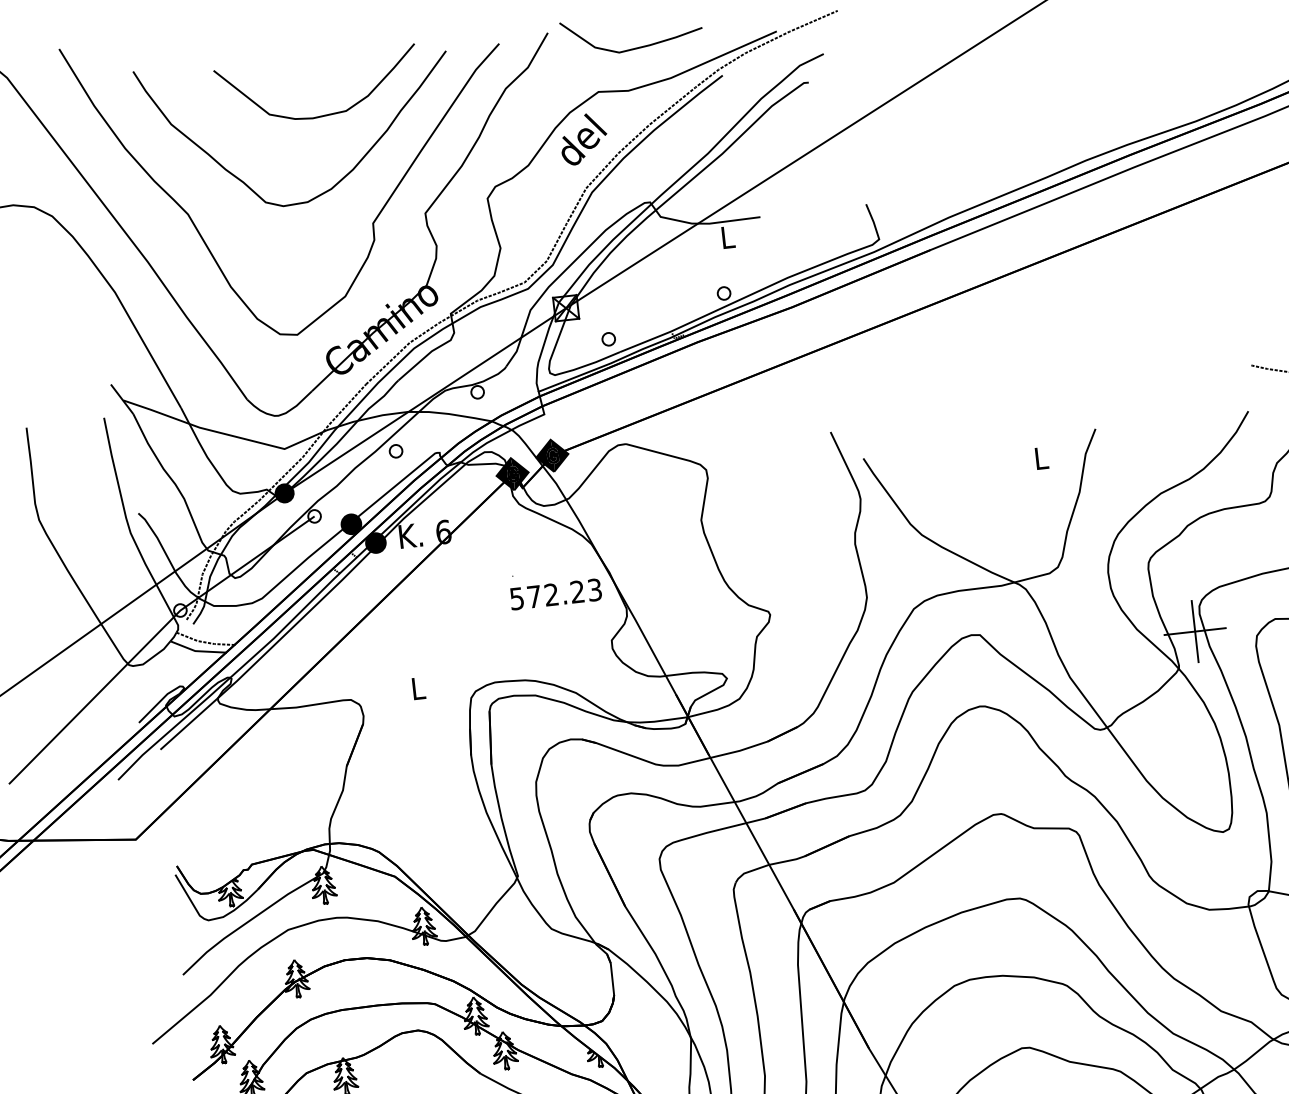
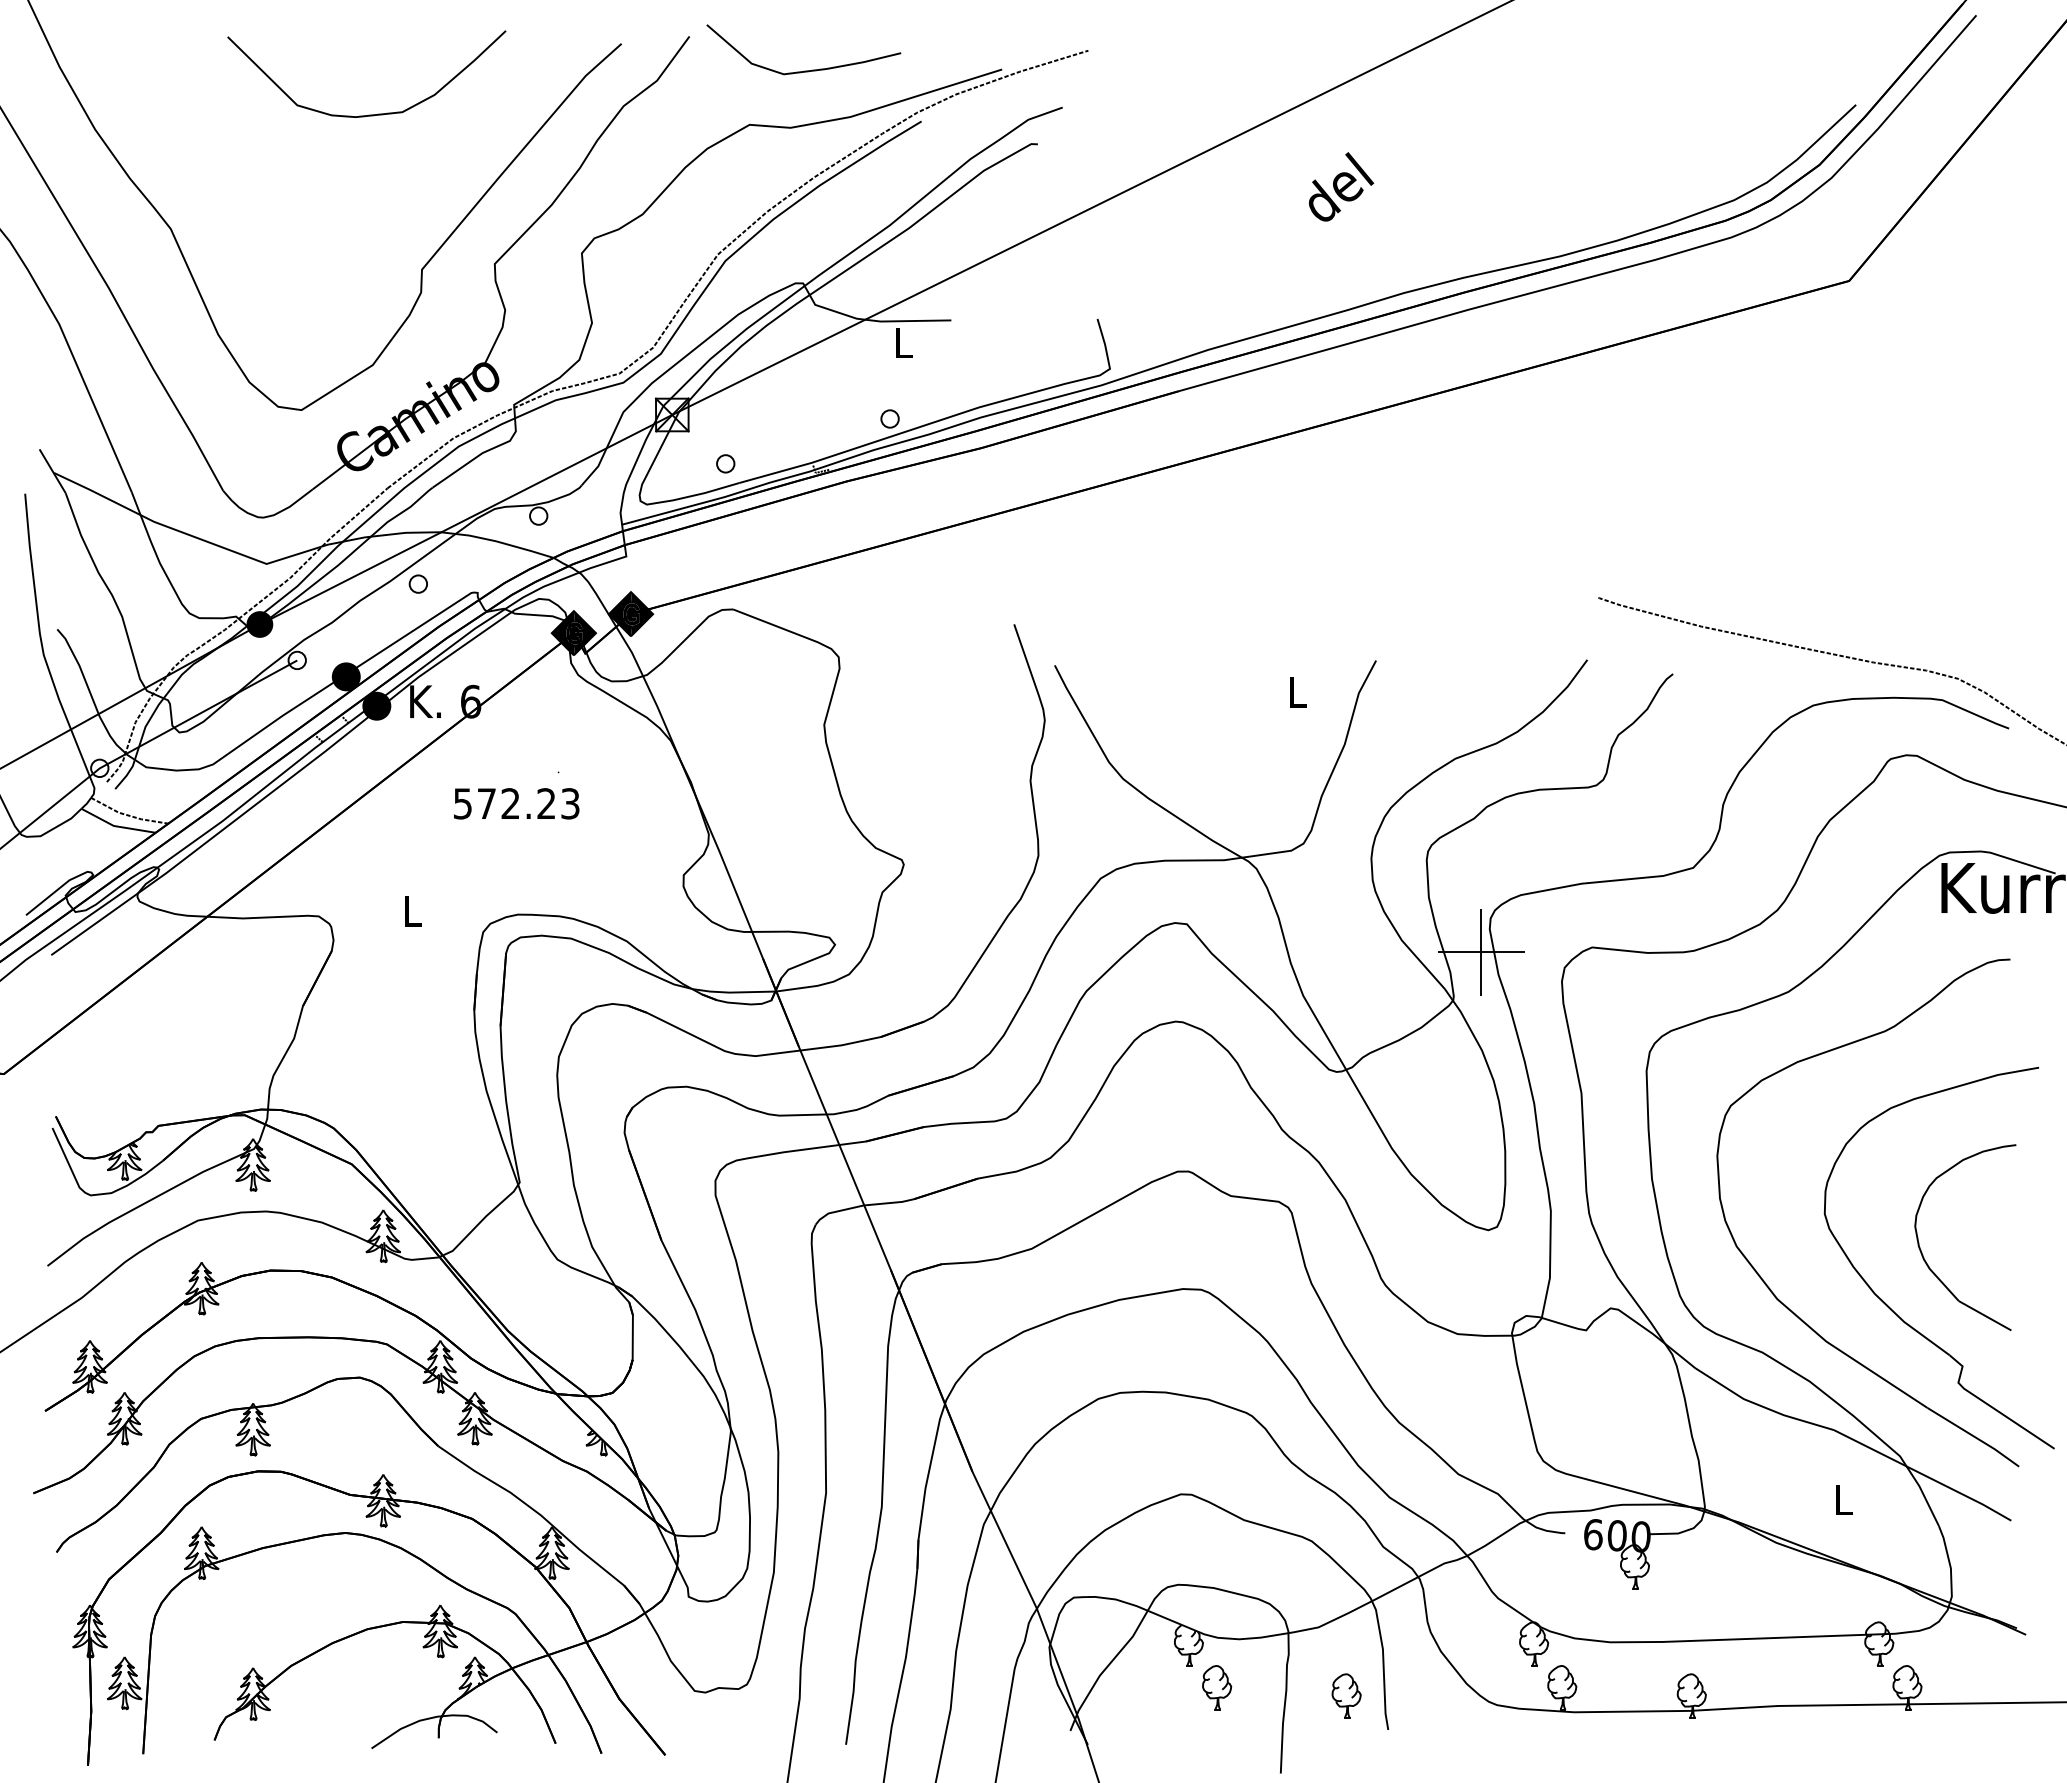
text: (583, 138) -> (1341, 186), moved
curve: (342, 177) -> (387, 202), removed
text: (555, 594) -> (516, 803), moved

